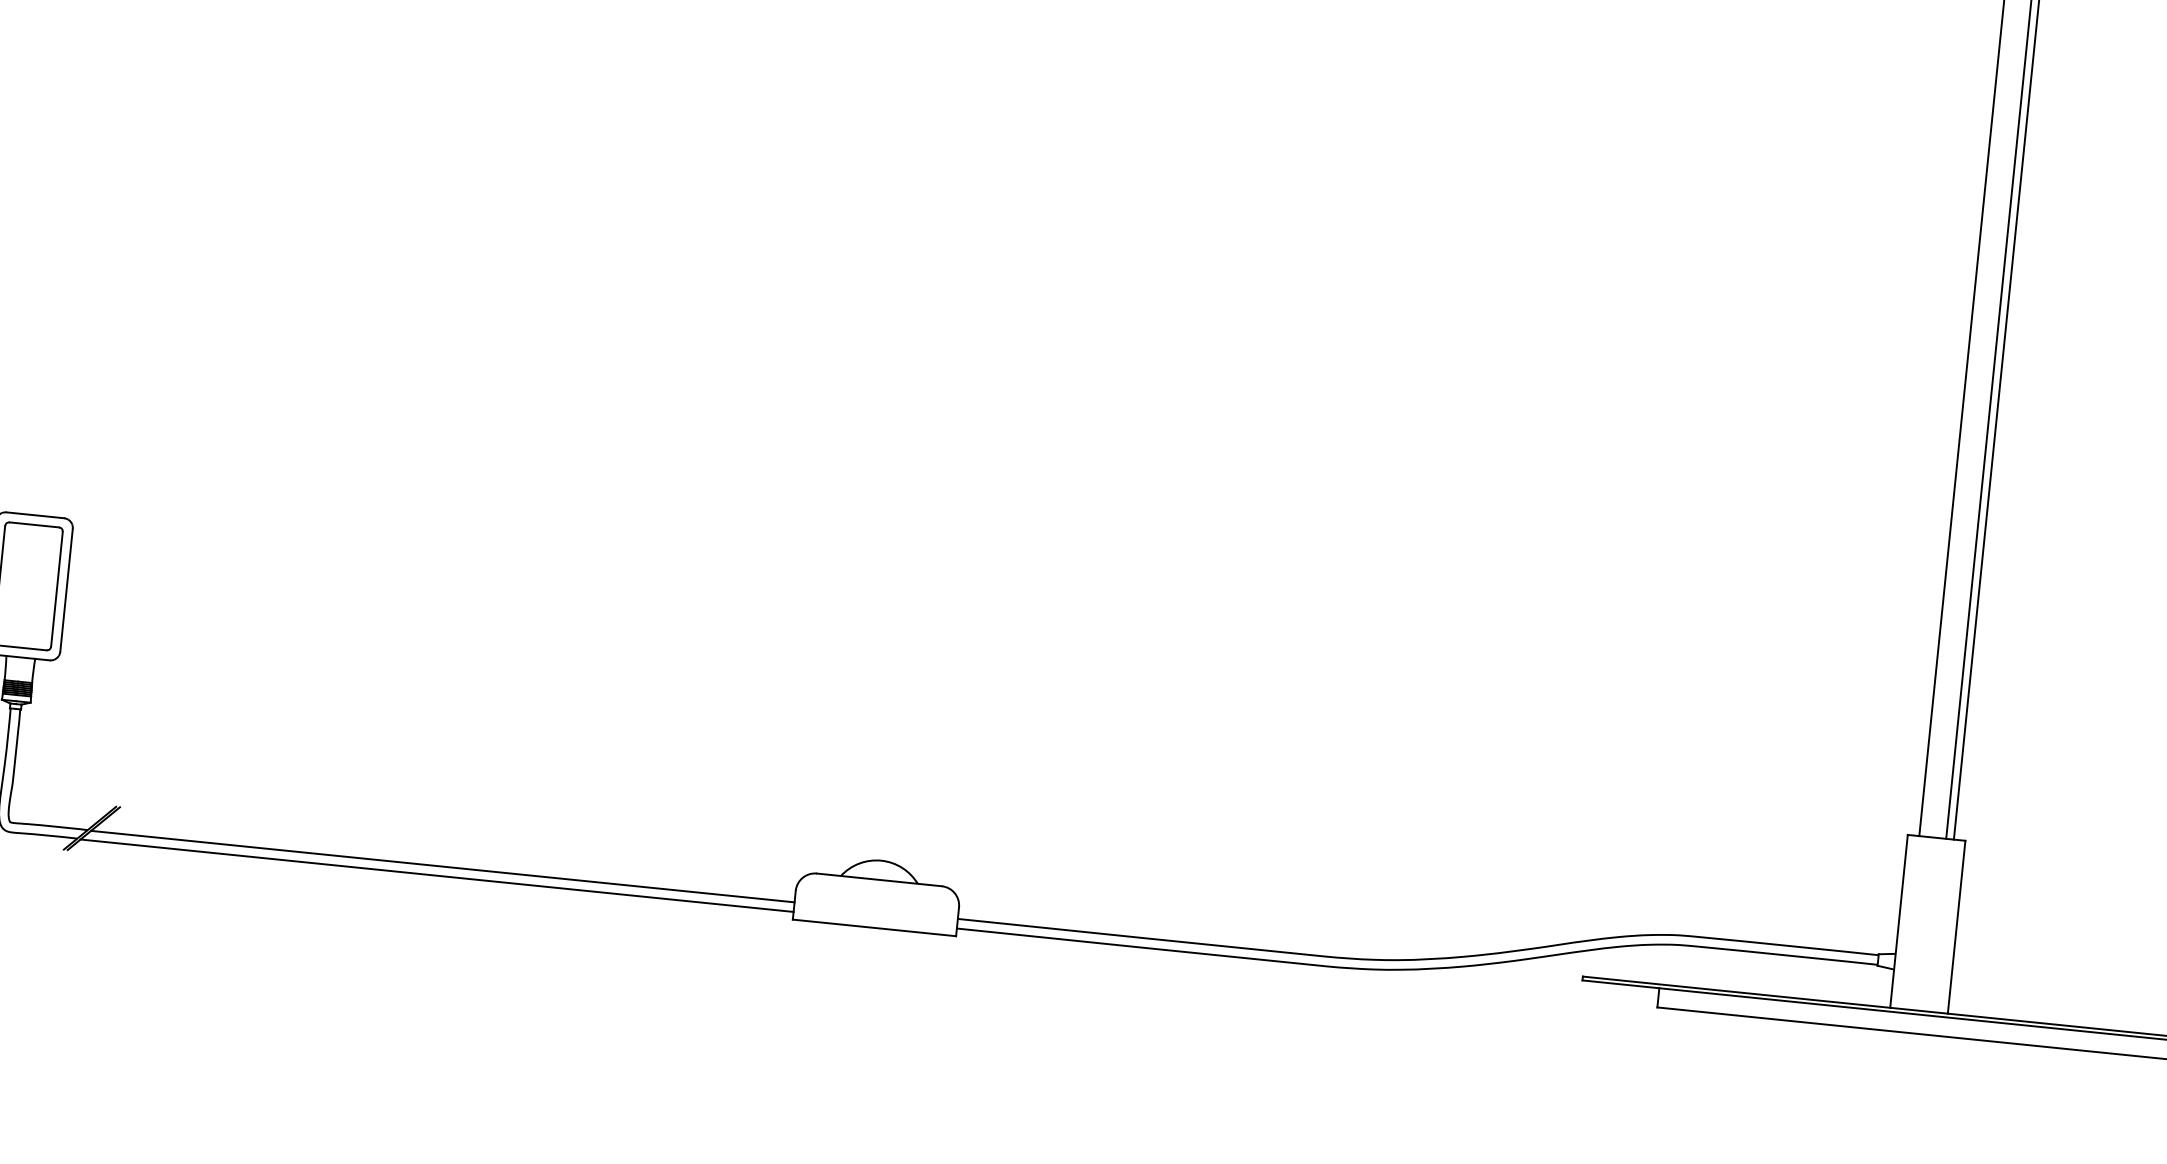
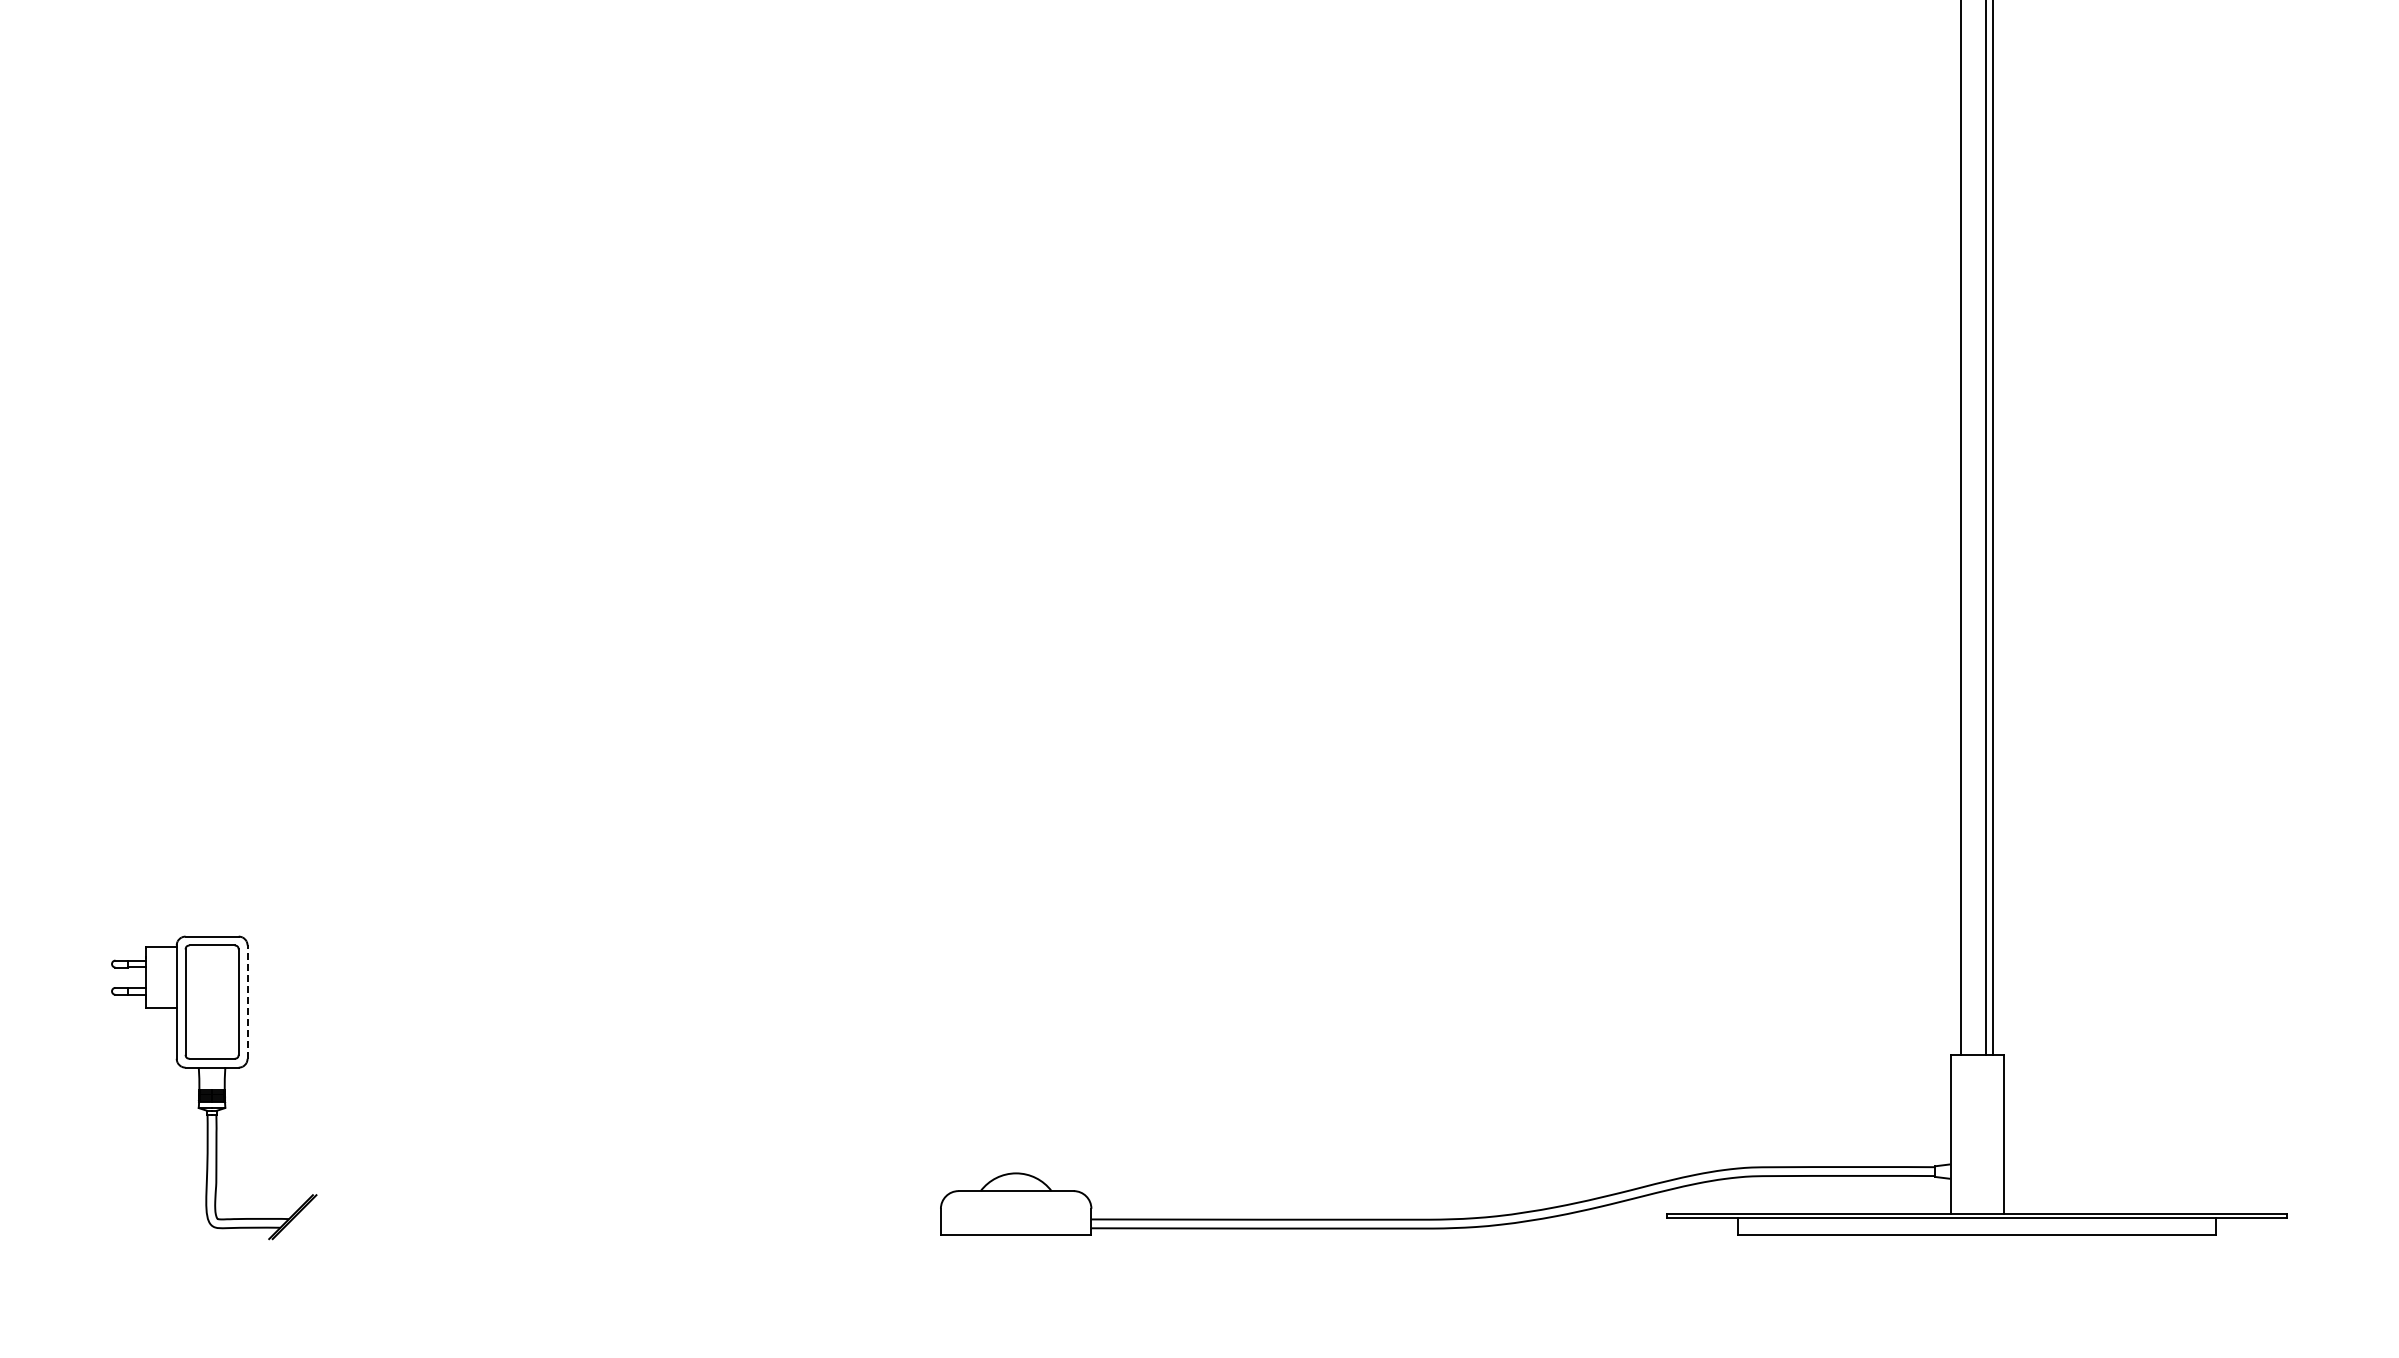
line: (66, 590) -> (247, 1002), solid -> dashed
line: (442, 866) -> (616, 1219), removed
line: (436, 875) -> (611, 1228), removed

